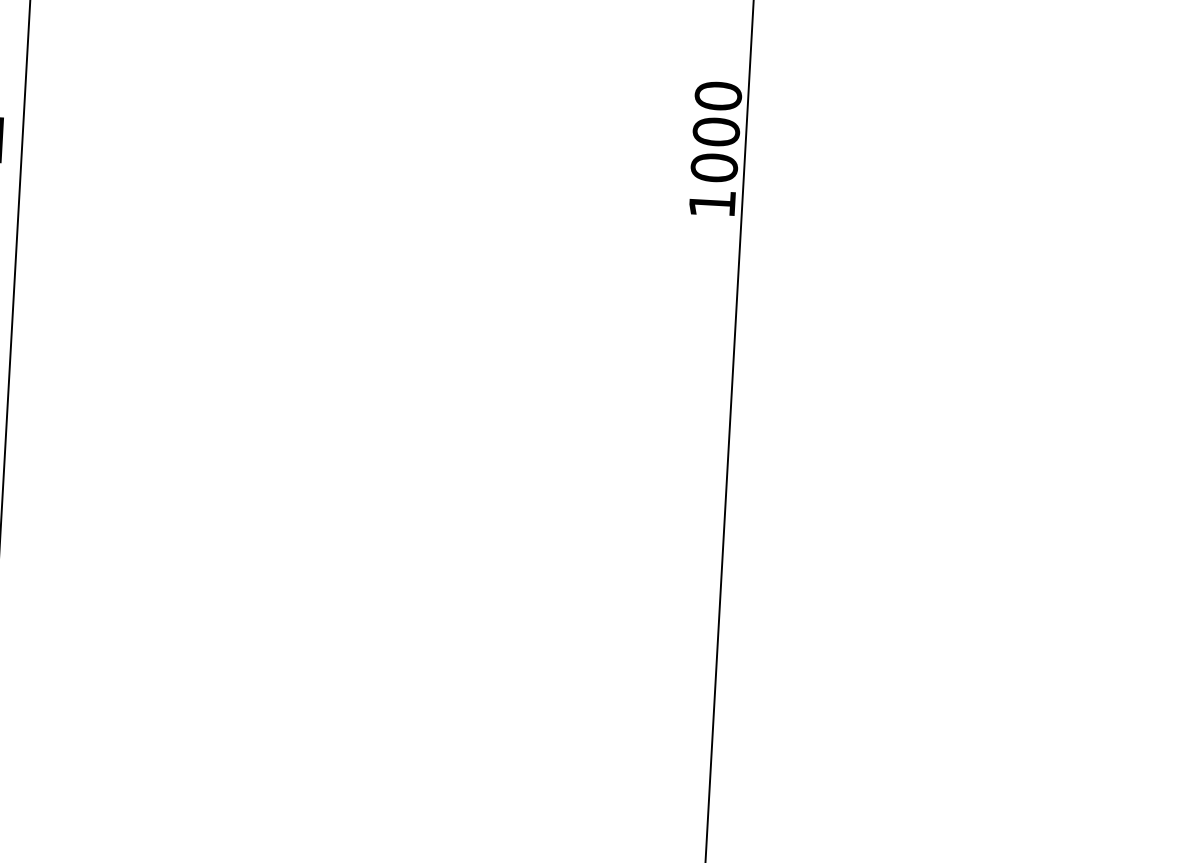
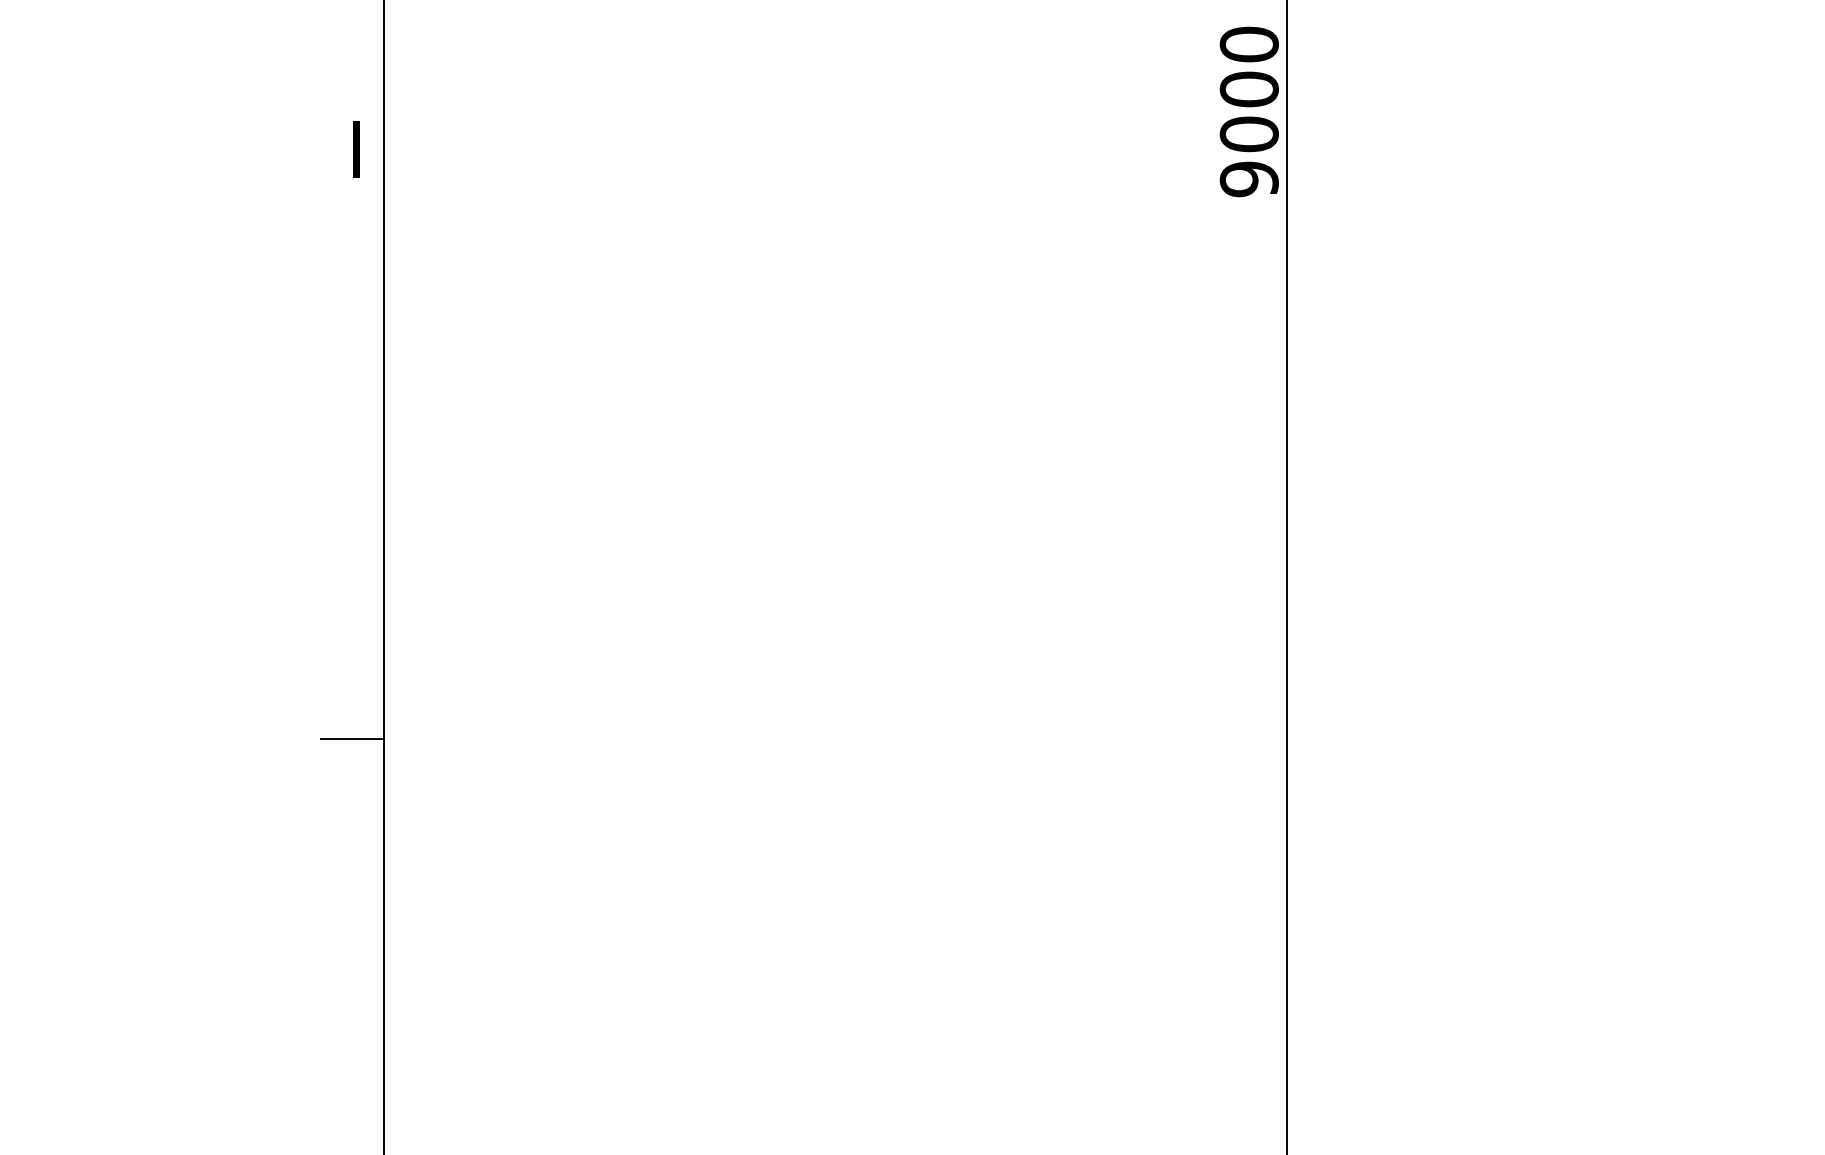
text: (711, 203) -> (1248, 179), 1000 -> 9000

